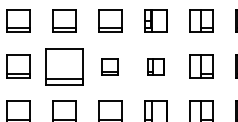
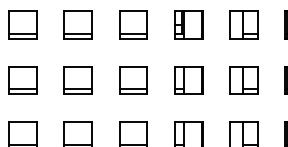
part: (64, 66) -> (78, 80), size x0.62
part: (110, 66) -> (133, 80), size x1.43
part: (155, 66) -> (188, 80), size x1.43

